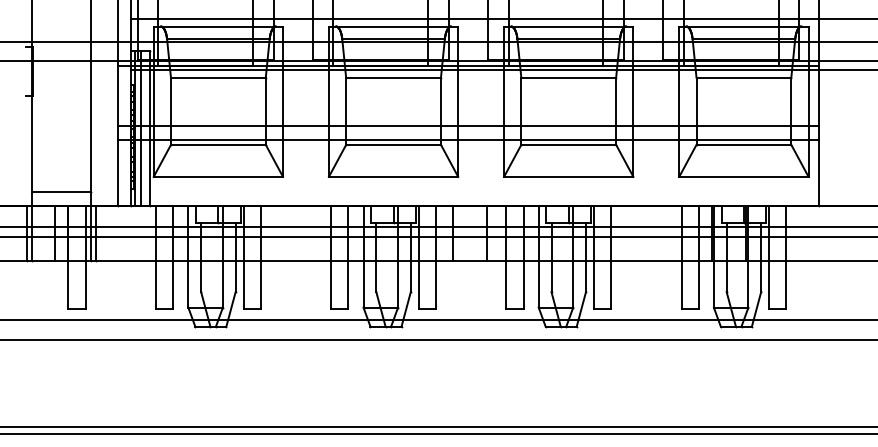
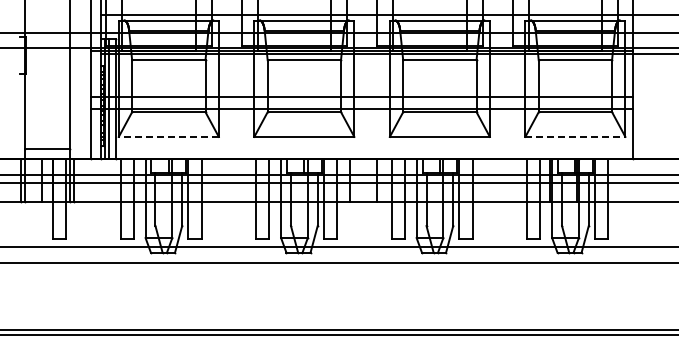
line: (217, 176) -> (168, 136), solid -> dashed
line: (744, 176) -> (575, 136), solid -> dashed

